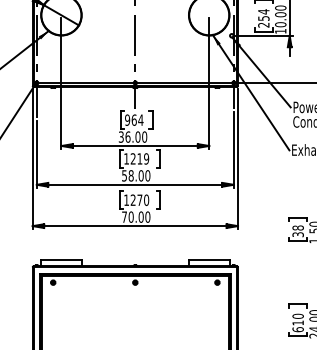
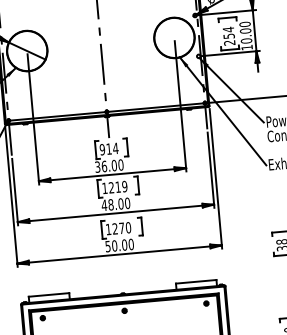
text: (133, 119) -> (108, 148), 964 -> 914
text: (124, 175) -> (104, 205), 58.00 -> 48.00
text: (124, 216) -> (107, 245), 70.00 -> 50.00

